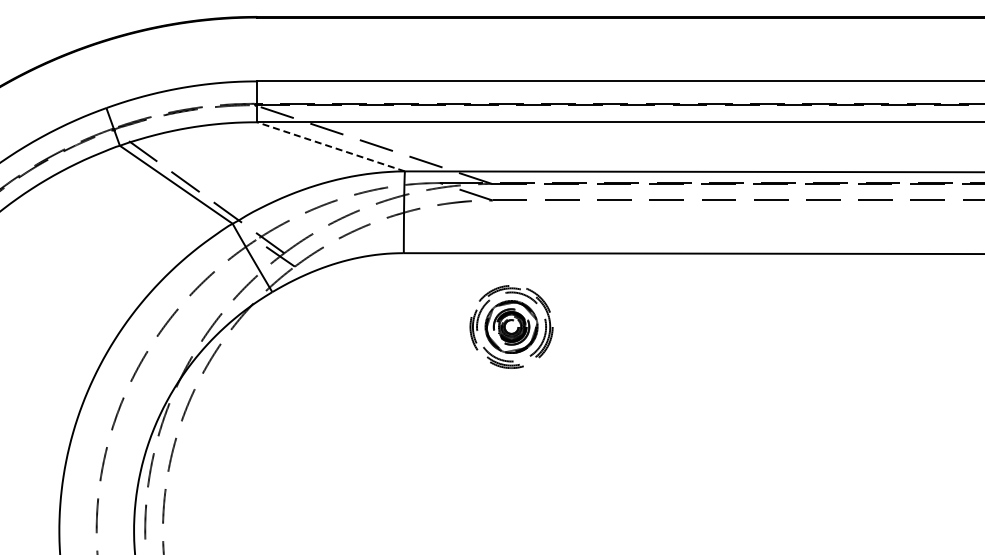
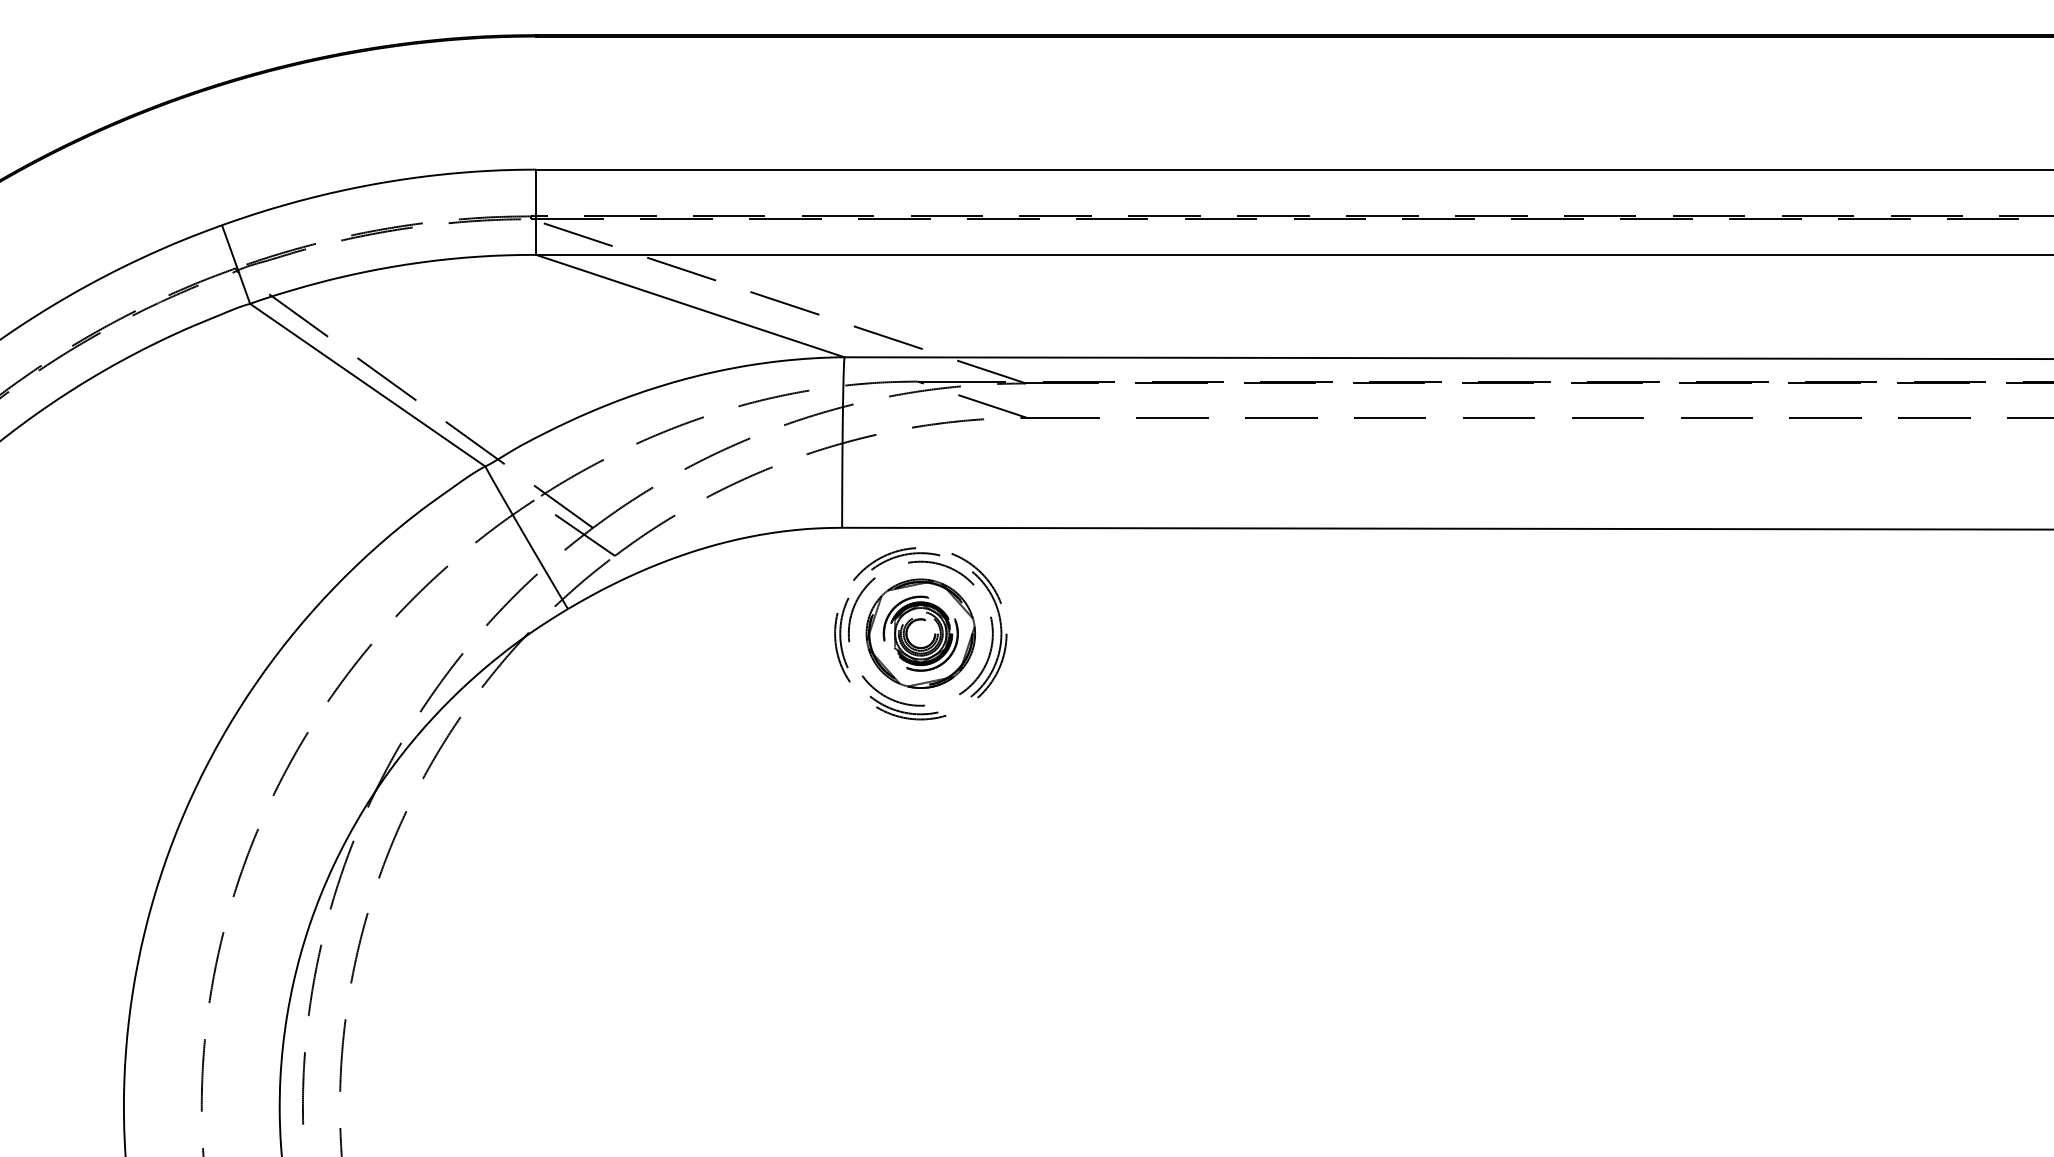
line: (331, 146) -> (691, 305), dashed -> solid
part: (511, 326) -> (920, 632), moved

